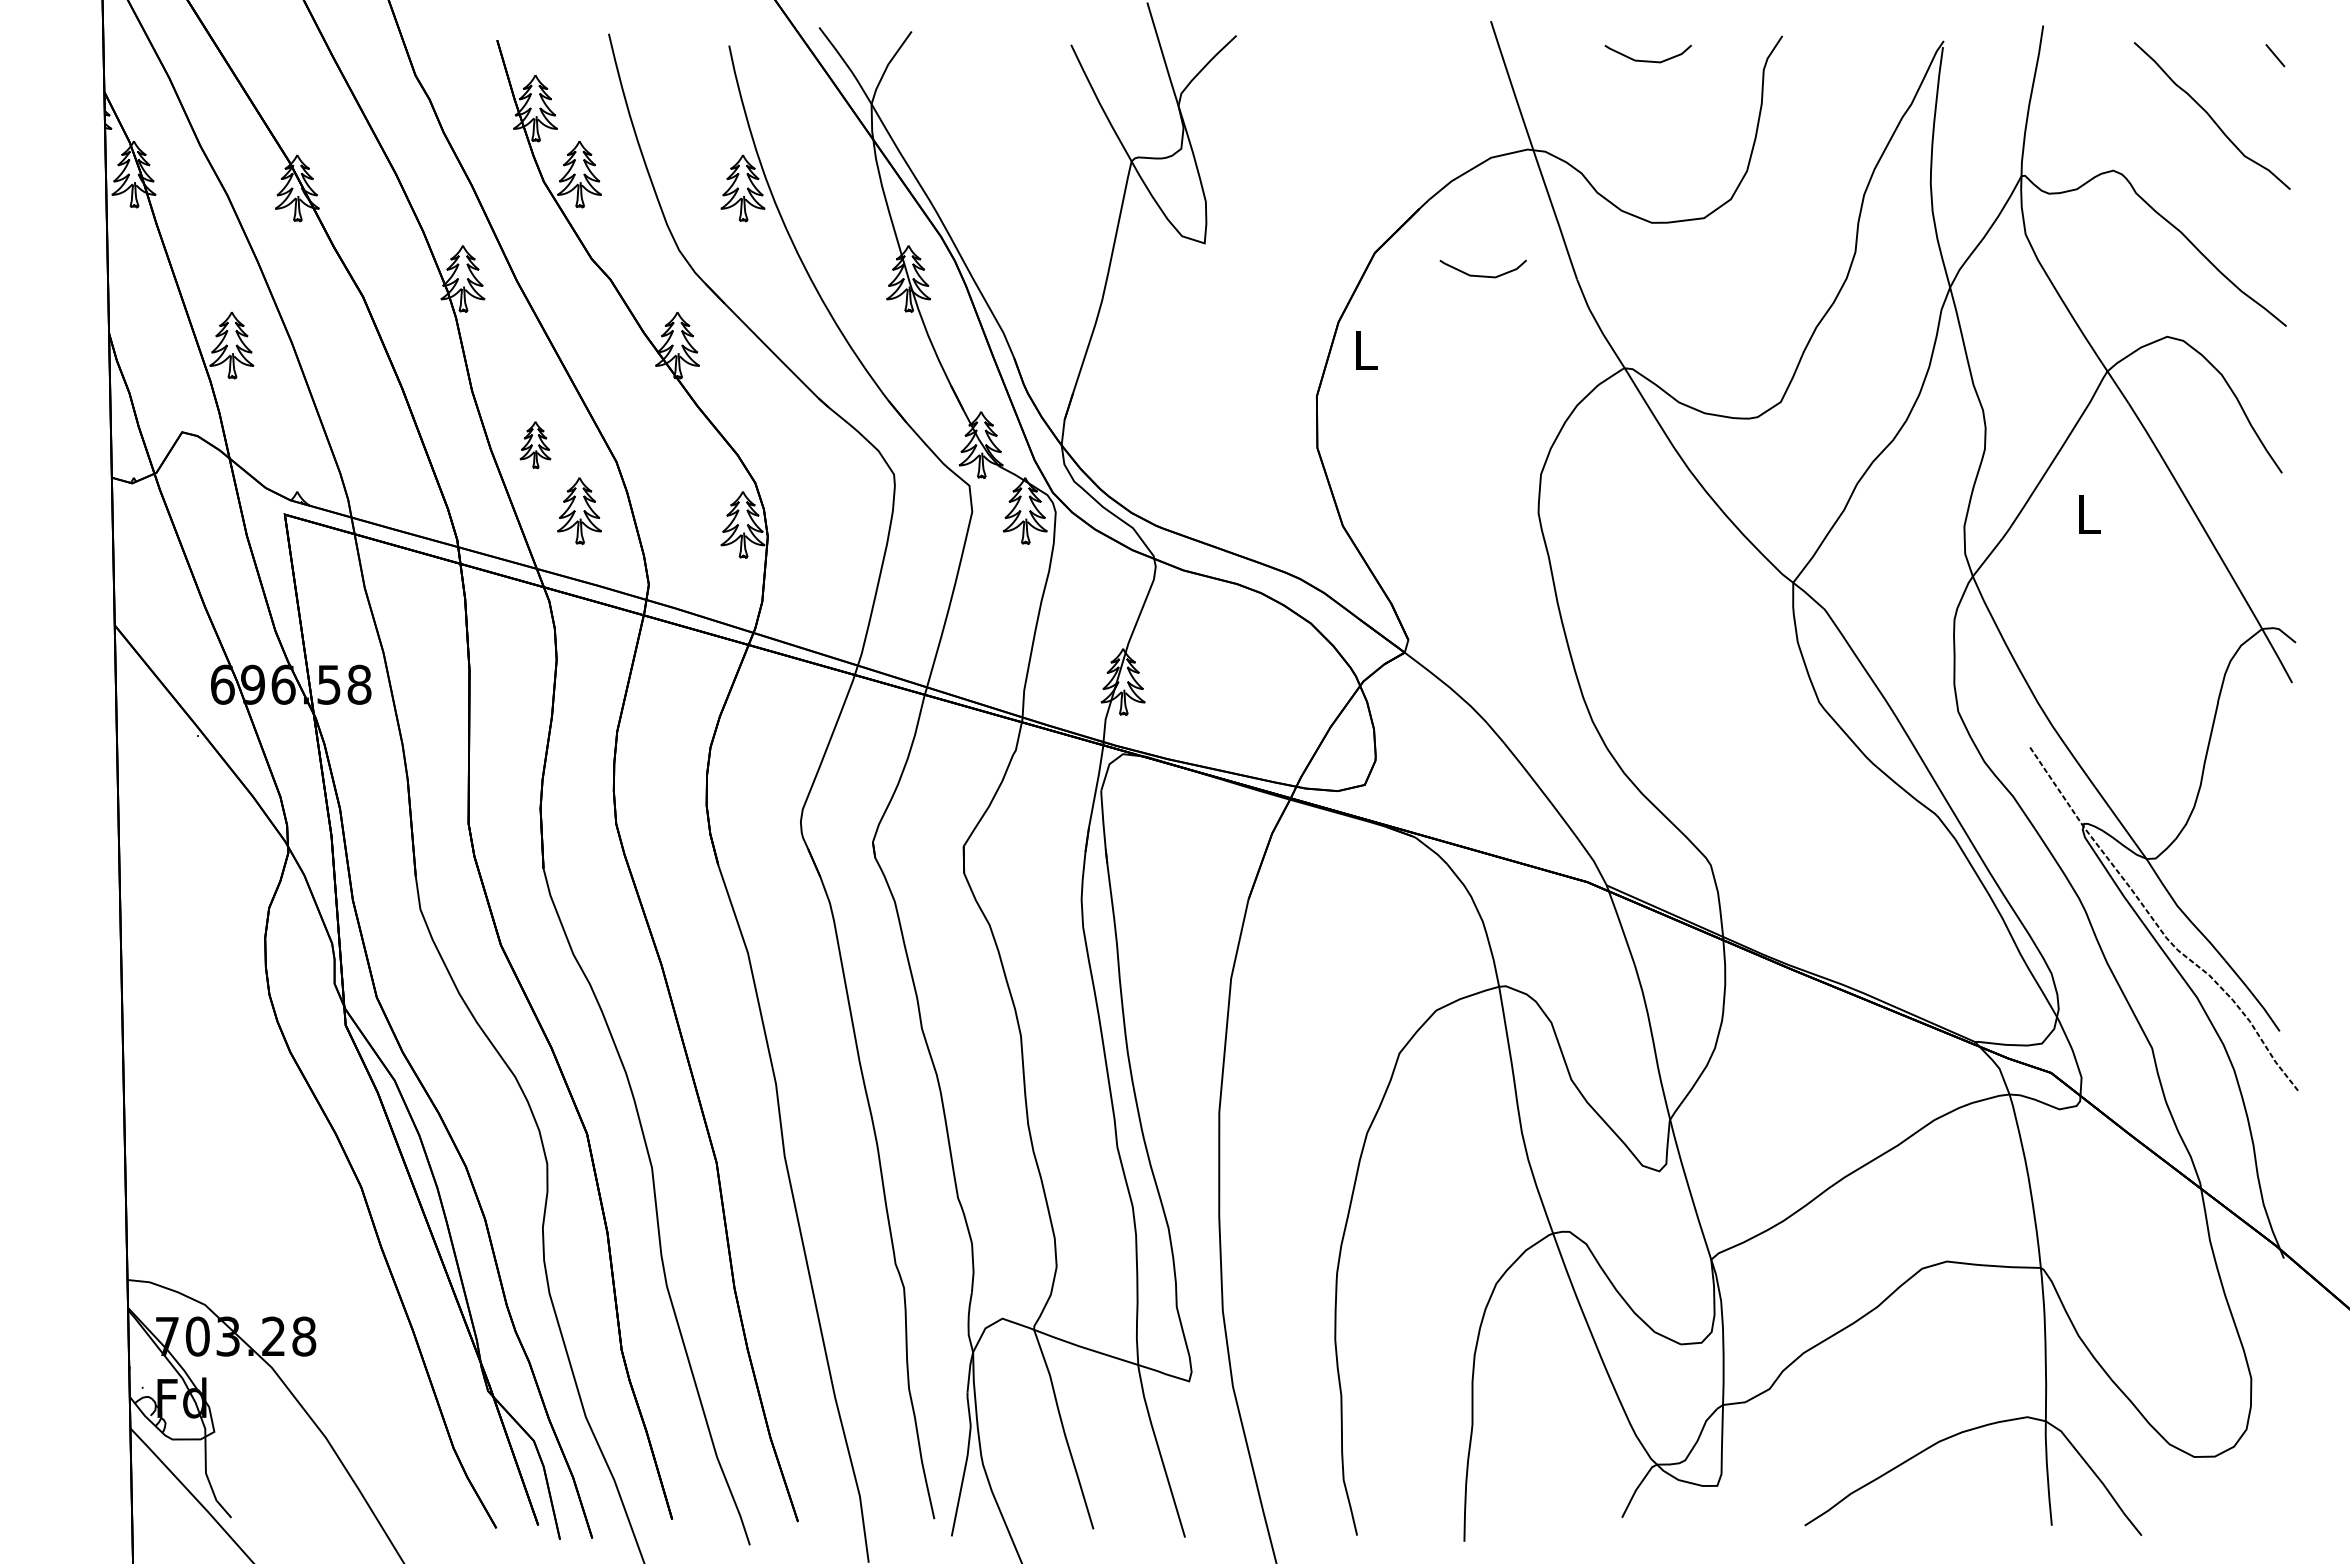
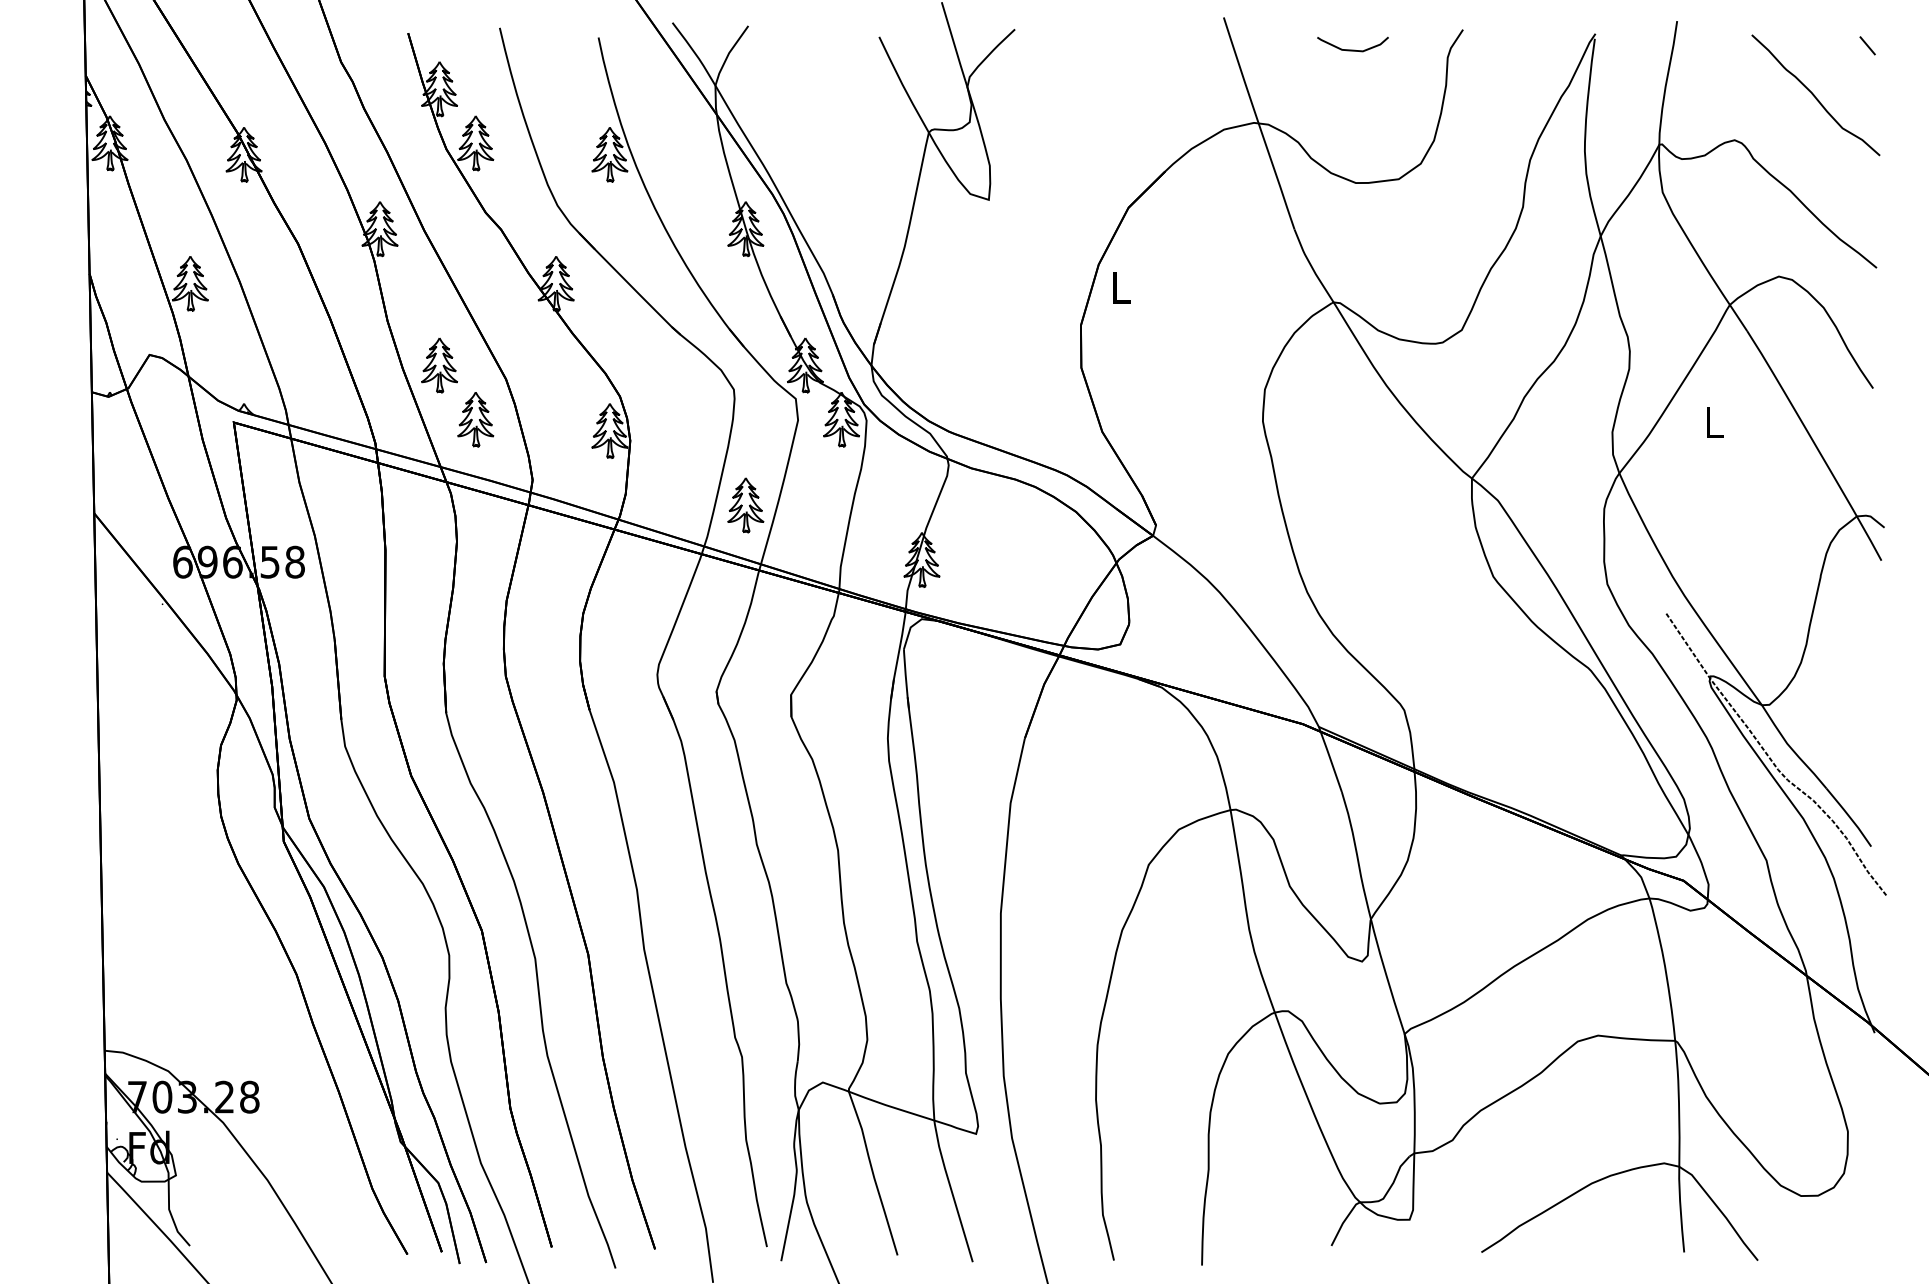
curve: (1482, 275) -> (1216, 226), removed
part: (535, 444) -> (439, 364), size x1.43
part: (908, 615) -> (745, 505), added

